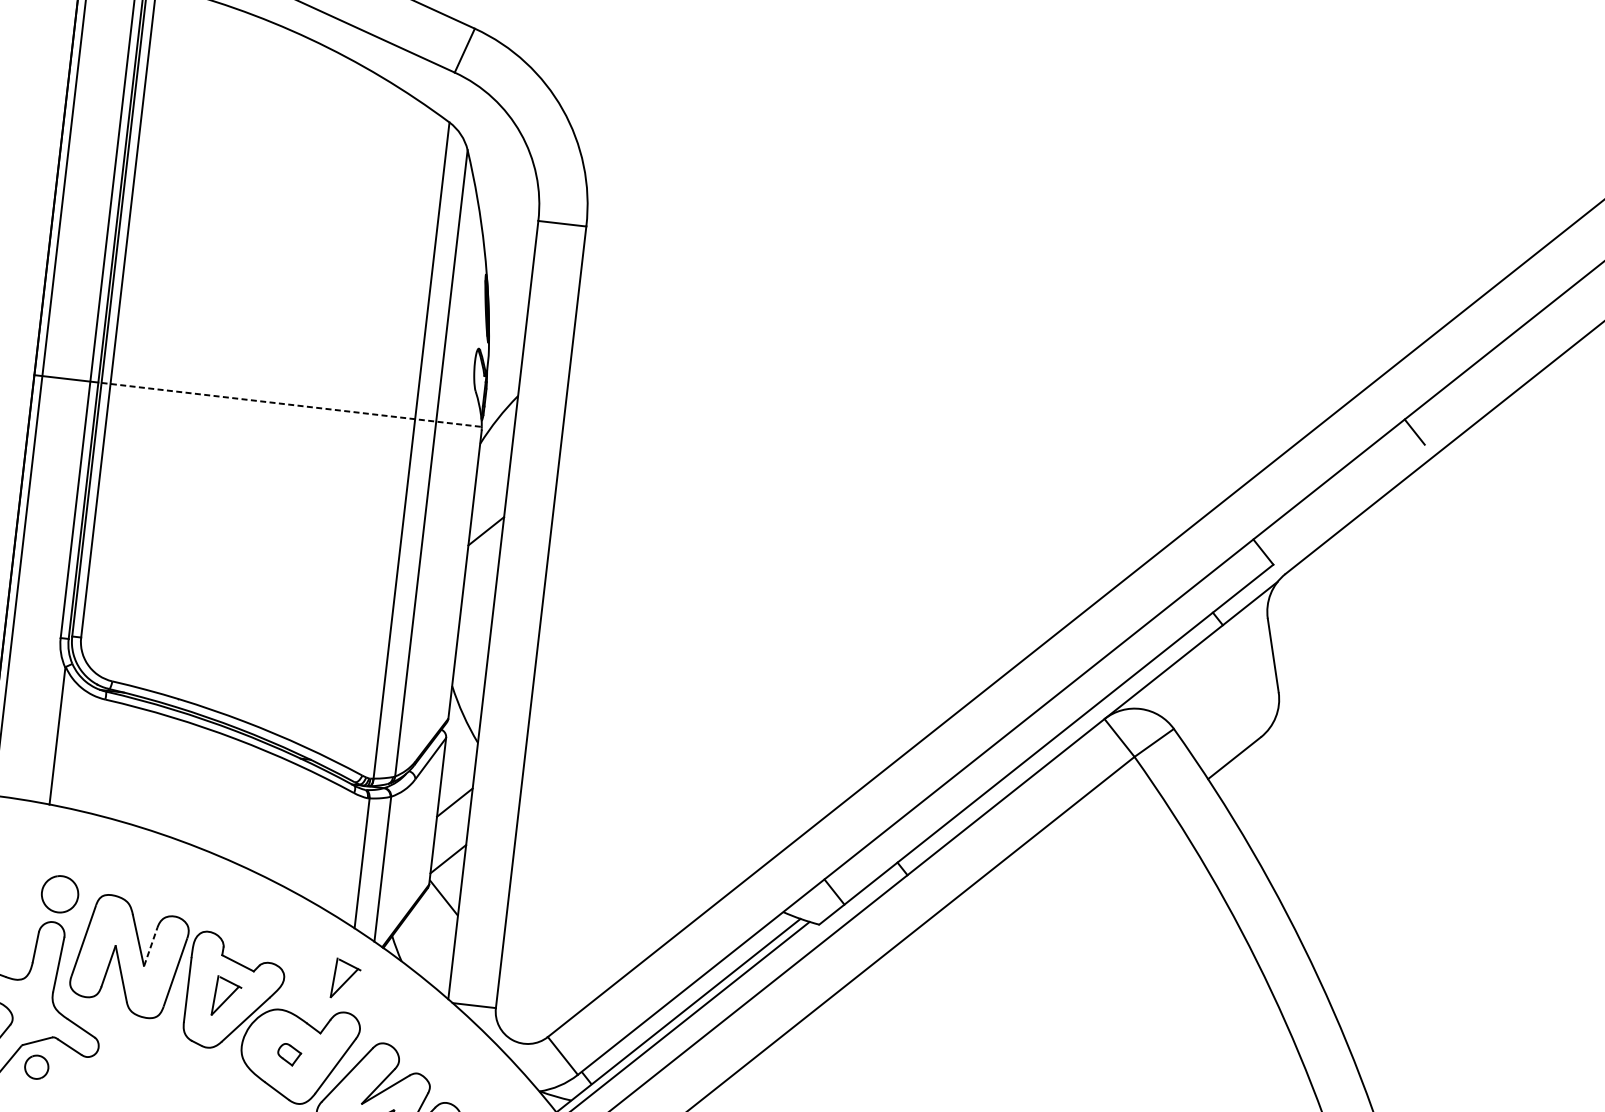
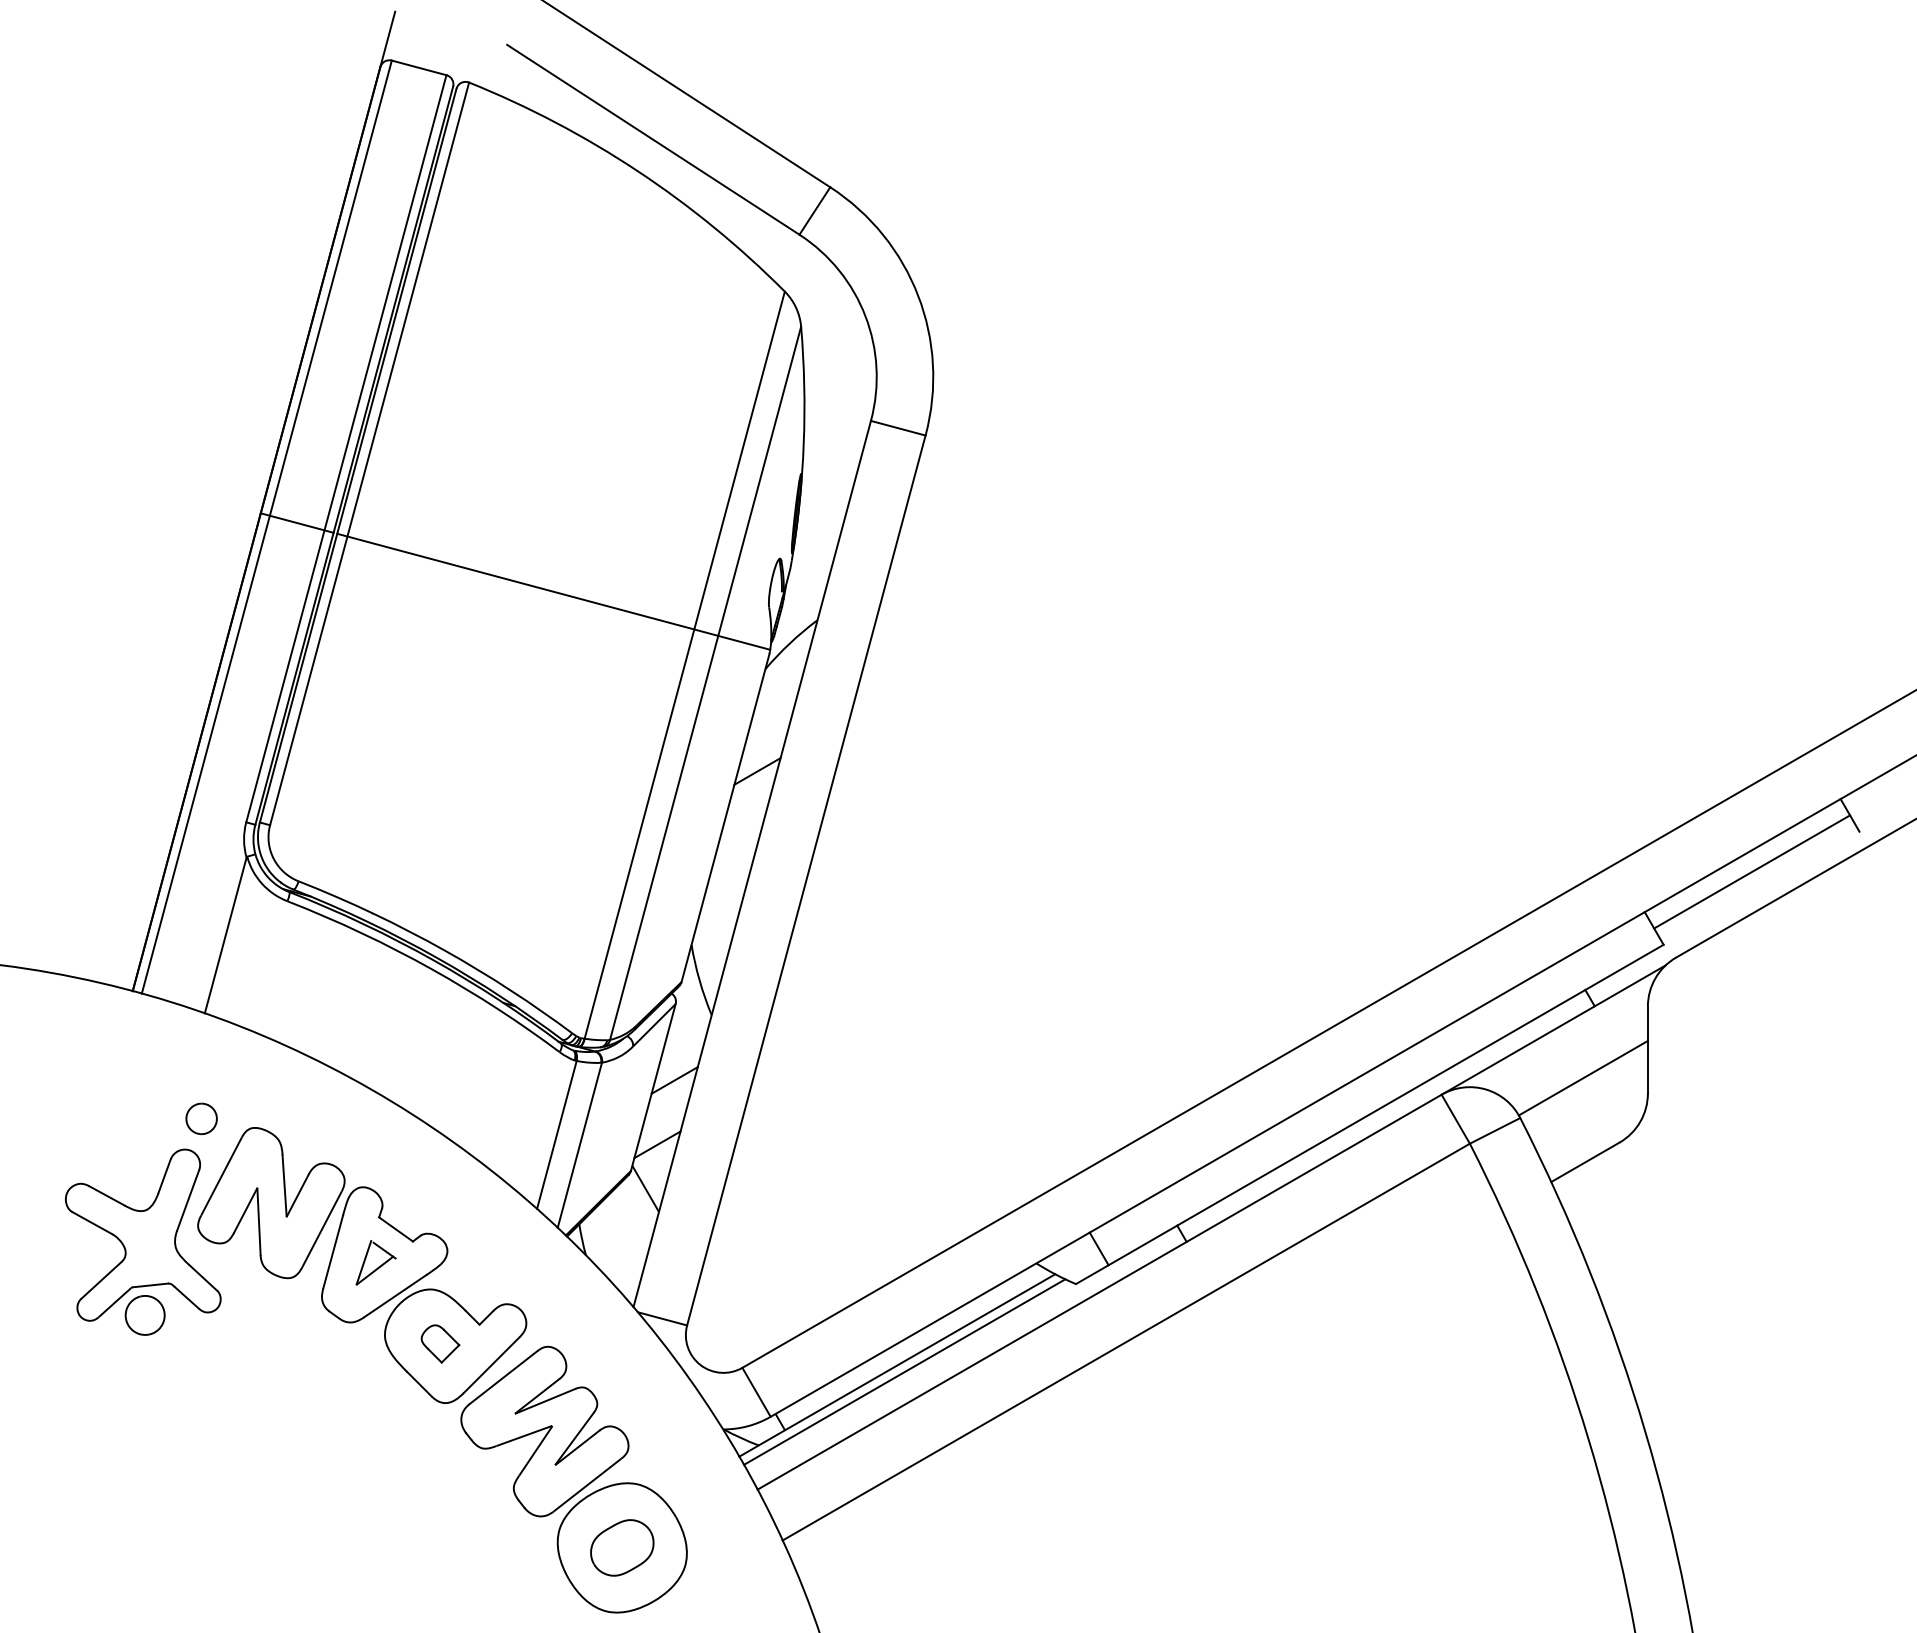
line: (292, 404) -> (554, 591), dashed -> solid
line: (1339, 491) -> (1752, 871), added
line: (1221, 686) -> (1582, 1077), added
part: (59, 893) -> (201, 1118), size x0.71
line: (150, 946) -> (297, 1195), dashed -> solid
part: (343, 976) -> (516, 1262), removed
part: (289, 1054) -> (440, 1343), size x1.43
part: (36, 1067) -> (144, 1315), size x1.43

